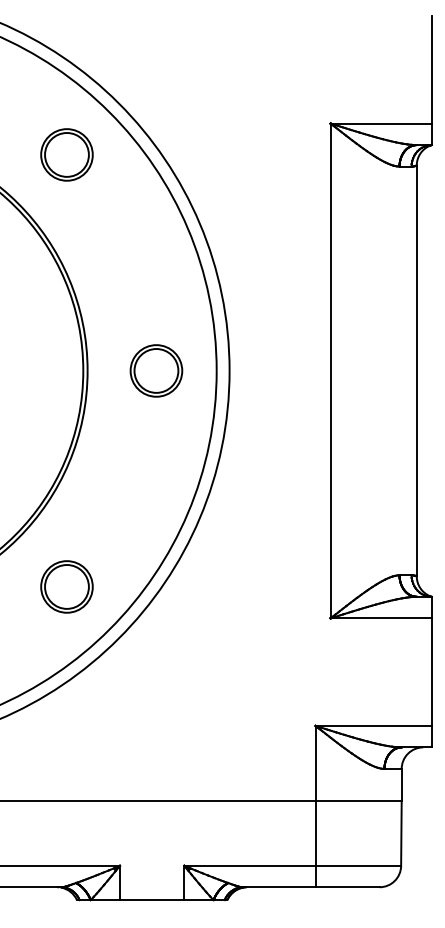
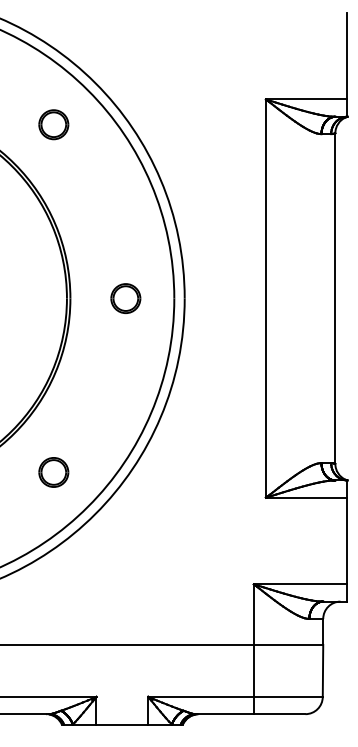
part: (66, 154) -> (53, 124), size x0.7
part: (156, 370) -> (125, 298), size x0.7
part: (66, 586) -> (53, 472), size x0.7

